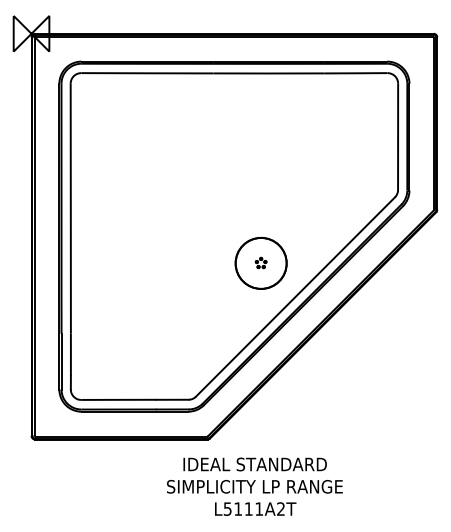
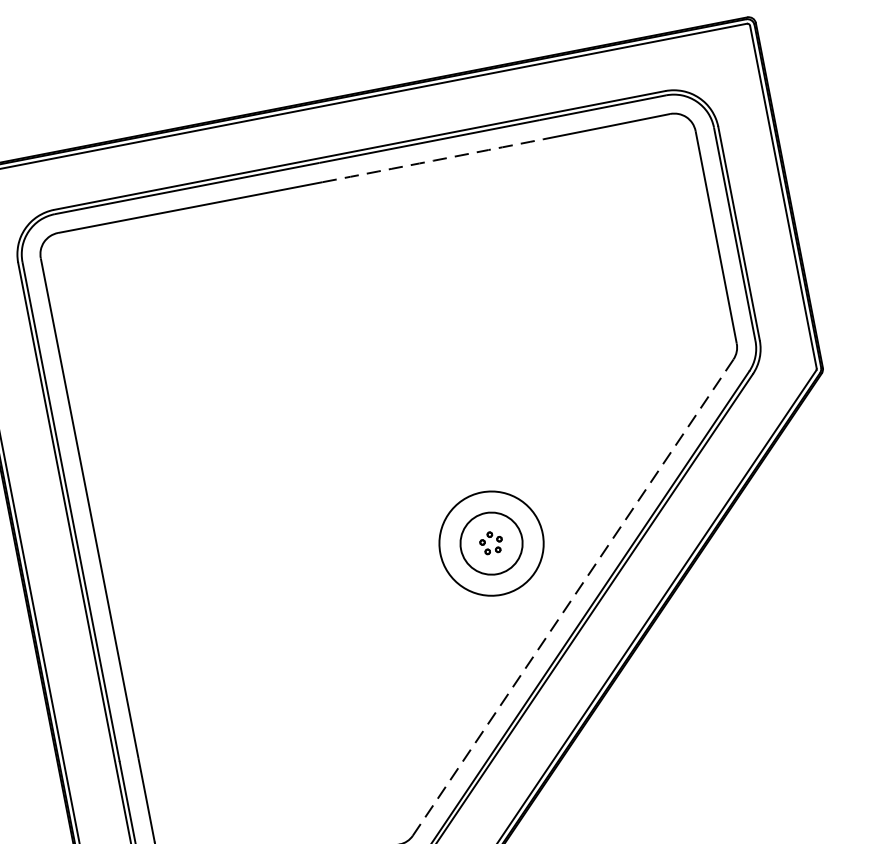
arc: (268, 73) -> (432, 161), solid -> dashed
circle: (260, 263) -> (490, 544), size x0.6
line: (295, 297) -> (573, 598), solid -> dashed

